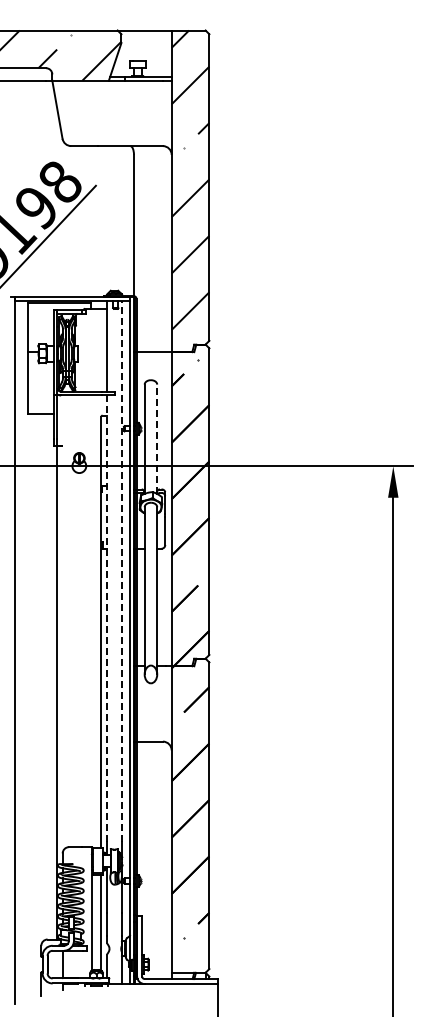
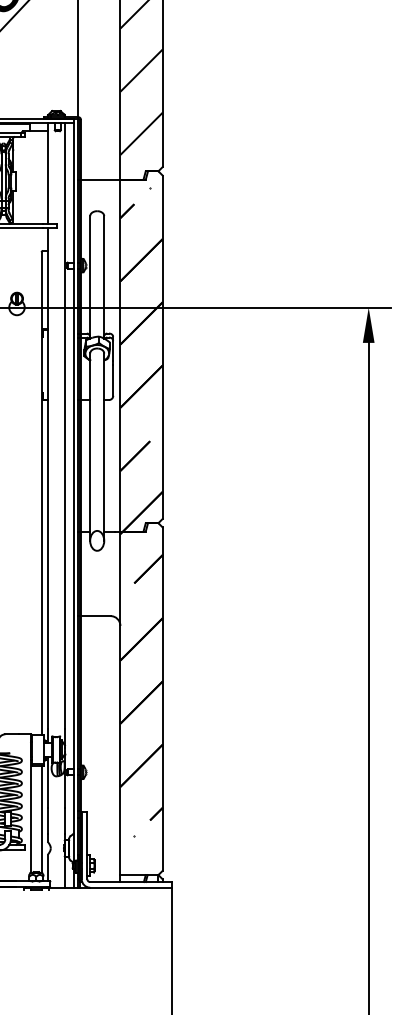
line: (157, 439) -> (104, 277), dashed -> solid
line: (122, 571) -> (65, 425), dashed -> solid
line: (106, 619) -> (47, 479), dashed -> solid

